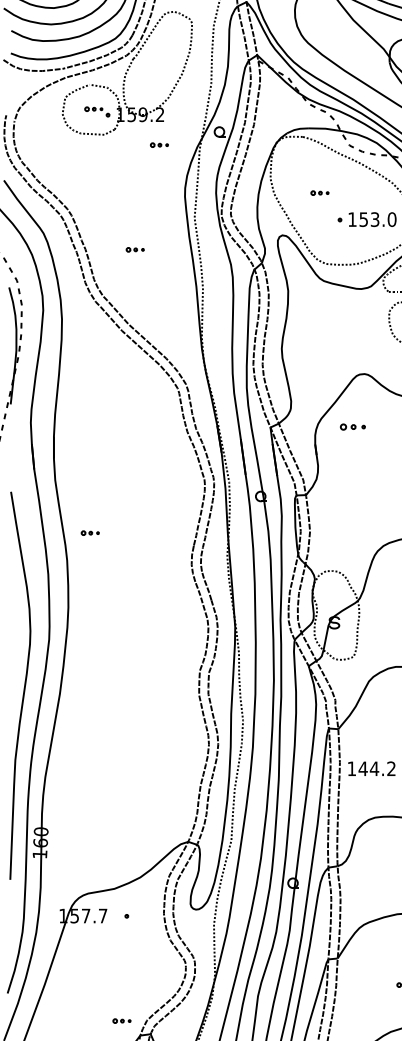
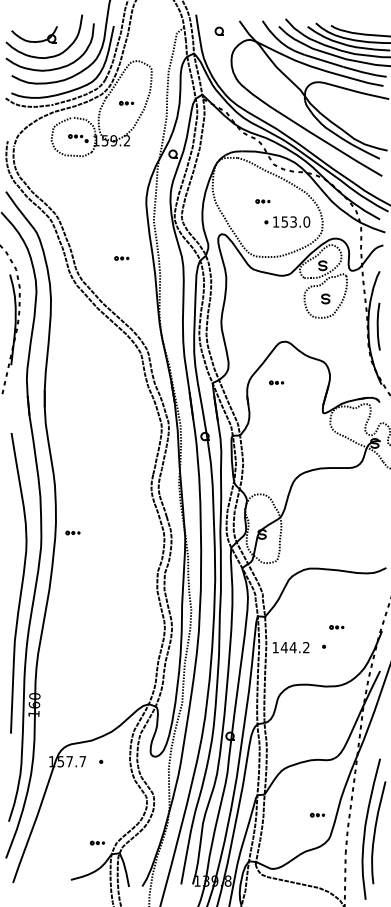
part: (159, 145) -> (126, 103), moved
part: (319, 193) -> (262, 201), moved
part: (134, 249) -> (121, 258), moved
part: (352, 426) -> (276, 382), size x0.71
part: (89, 532) -> (72, 532), moved

